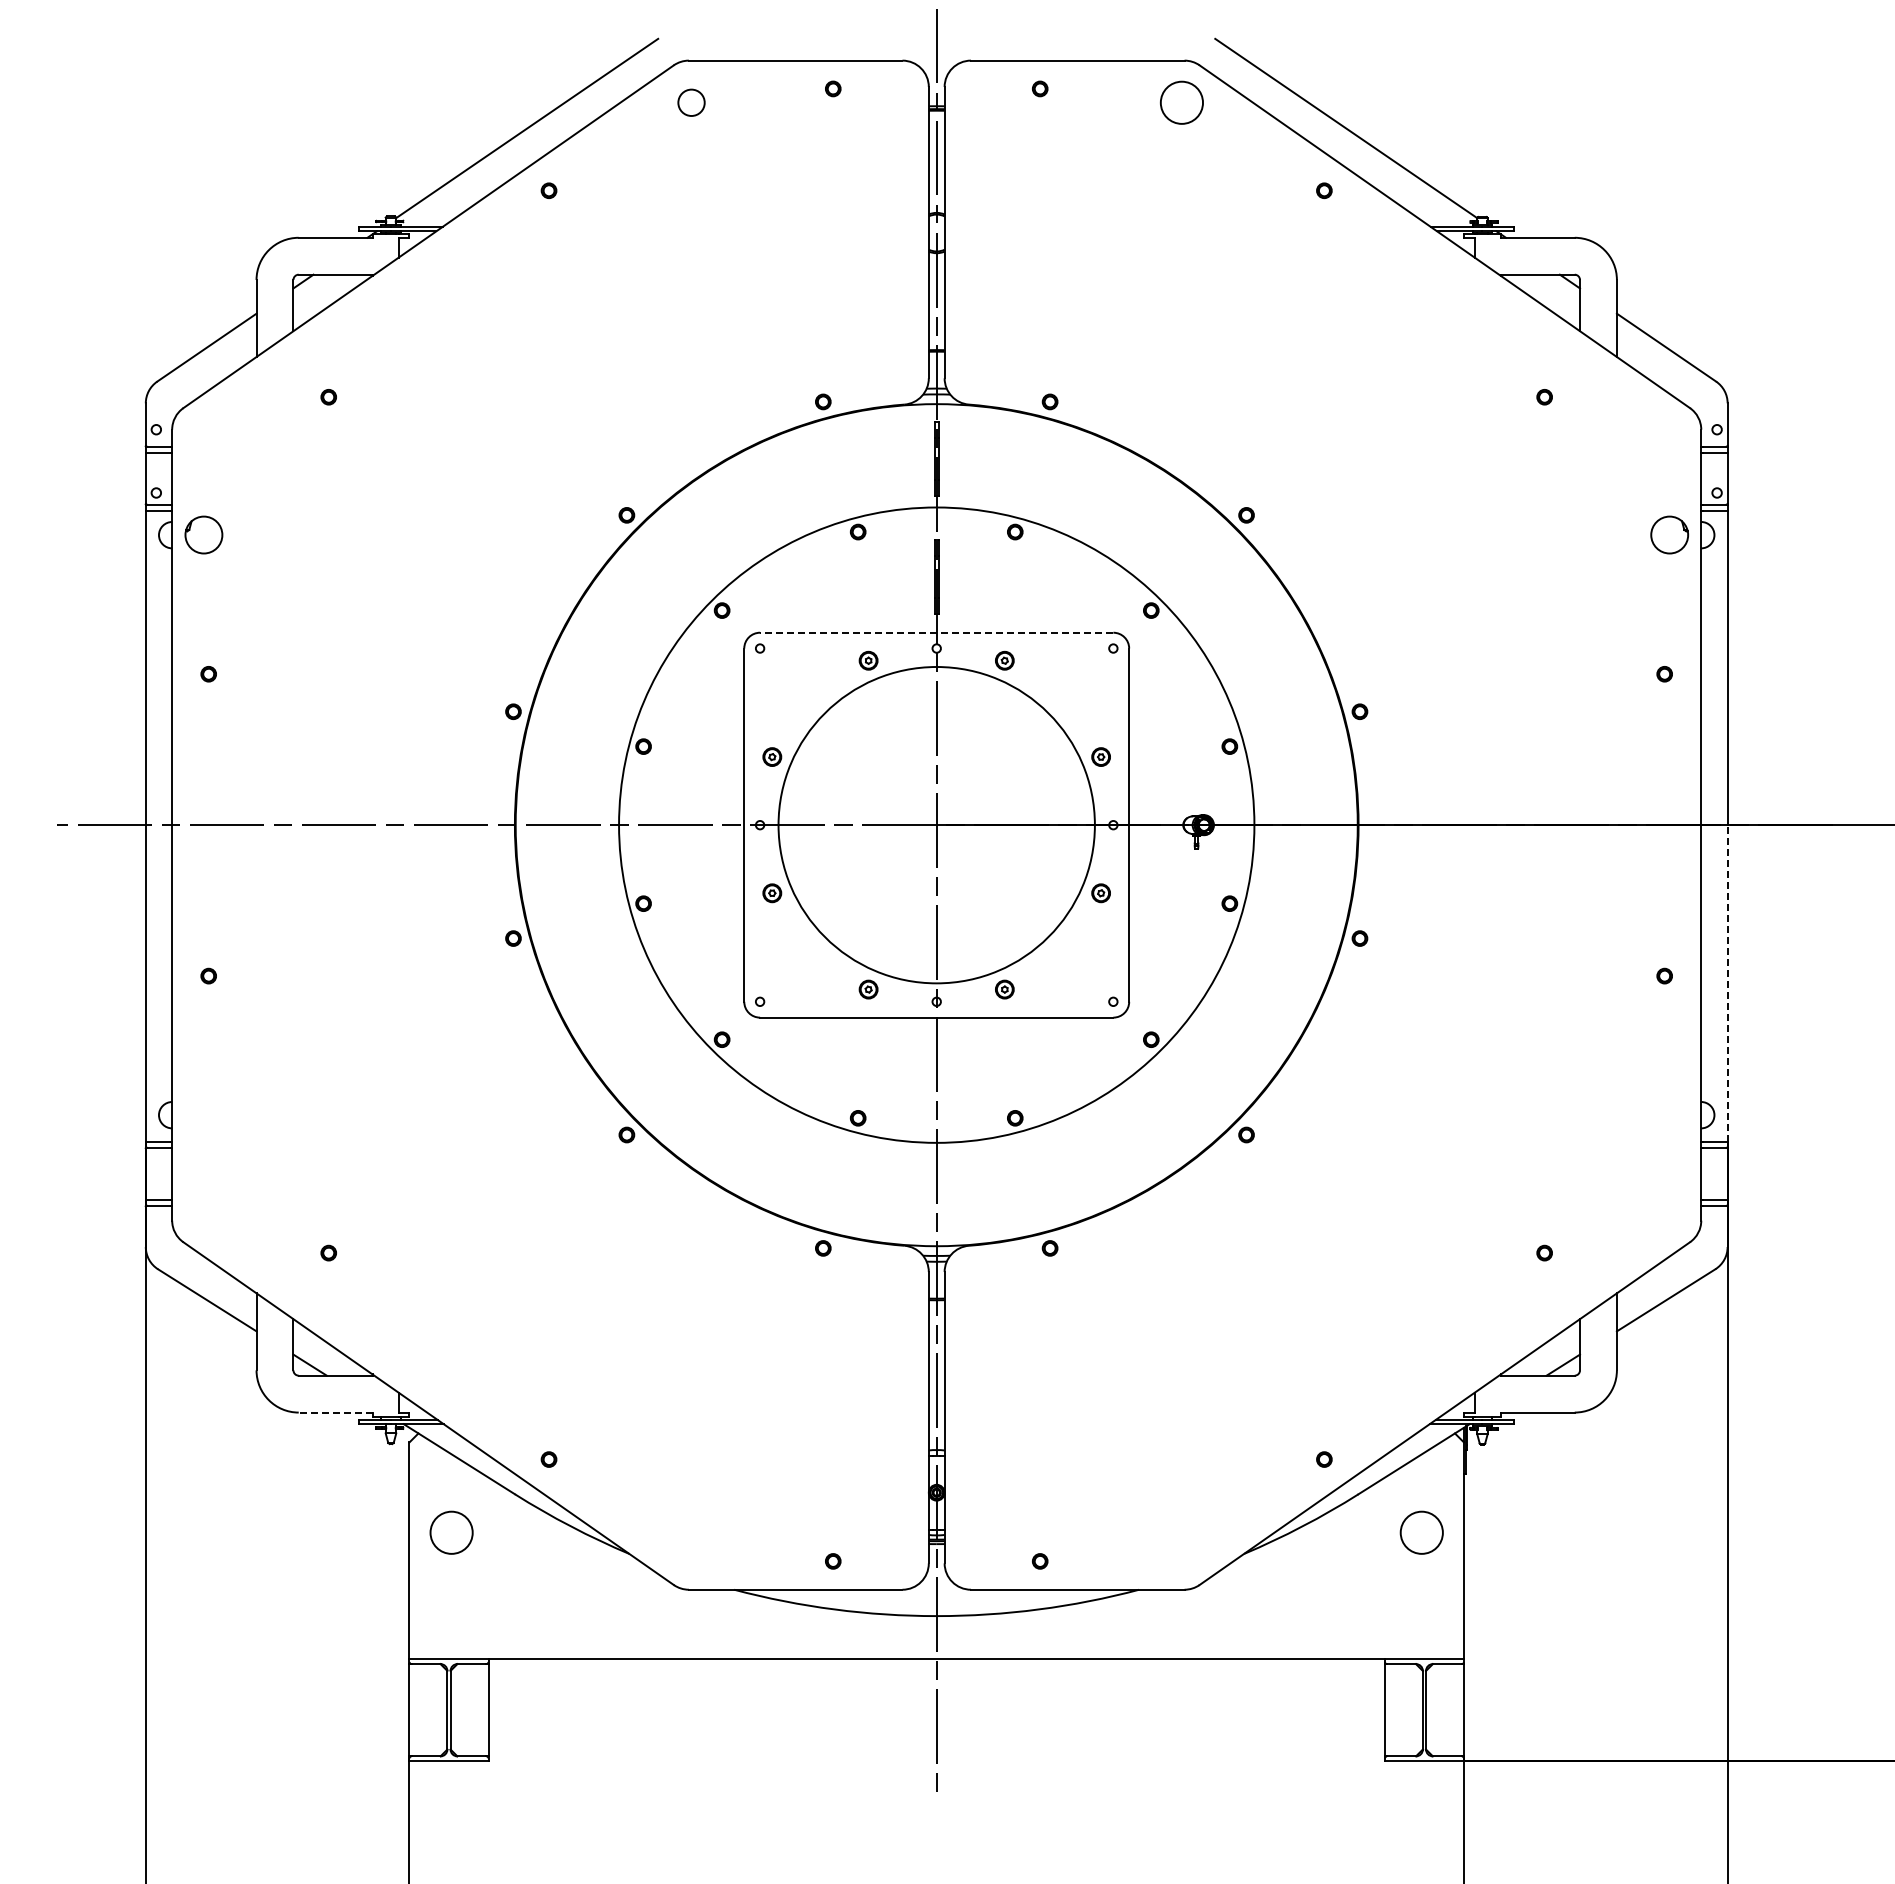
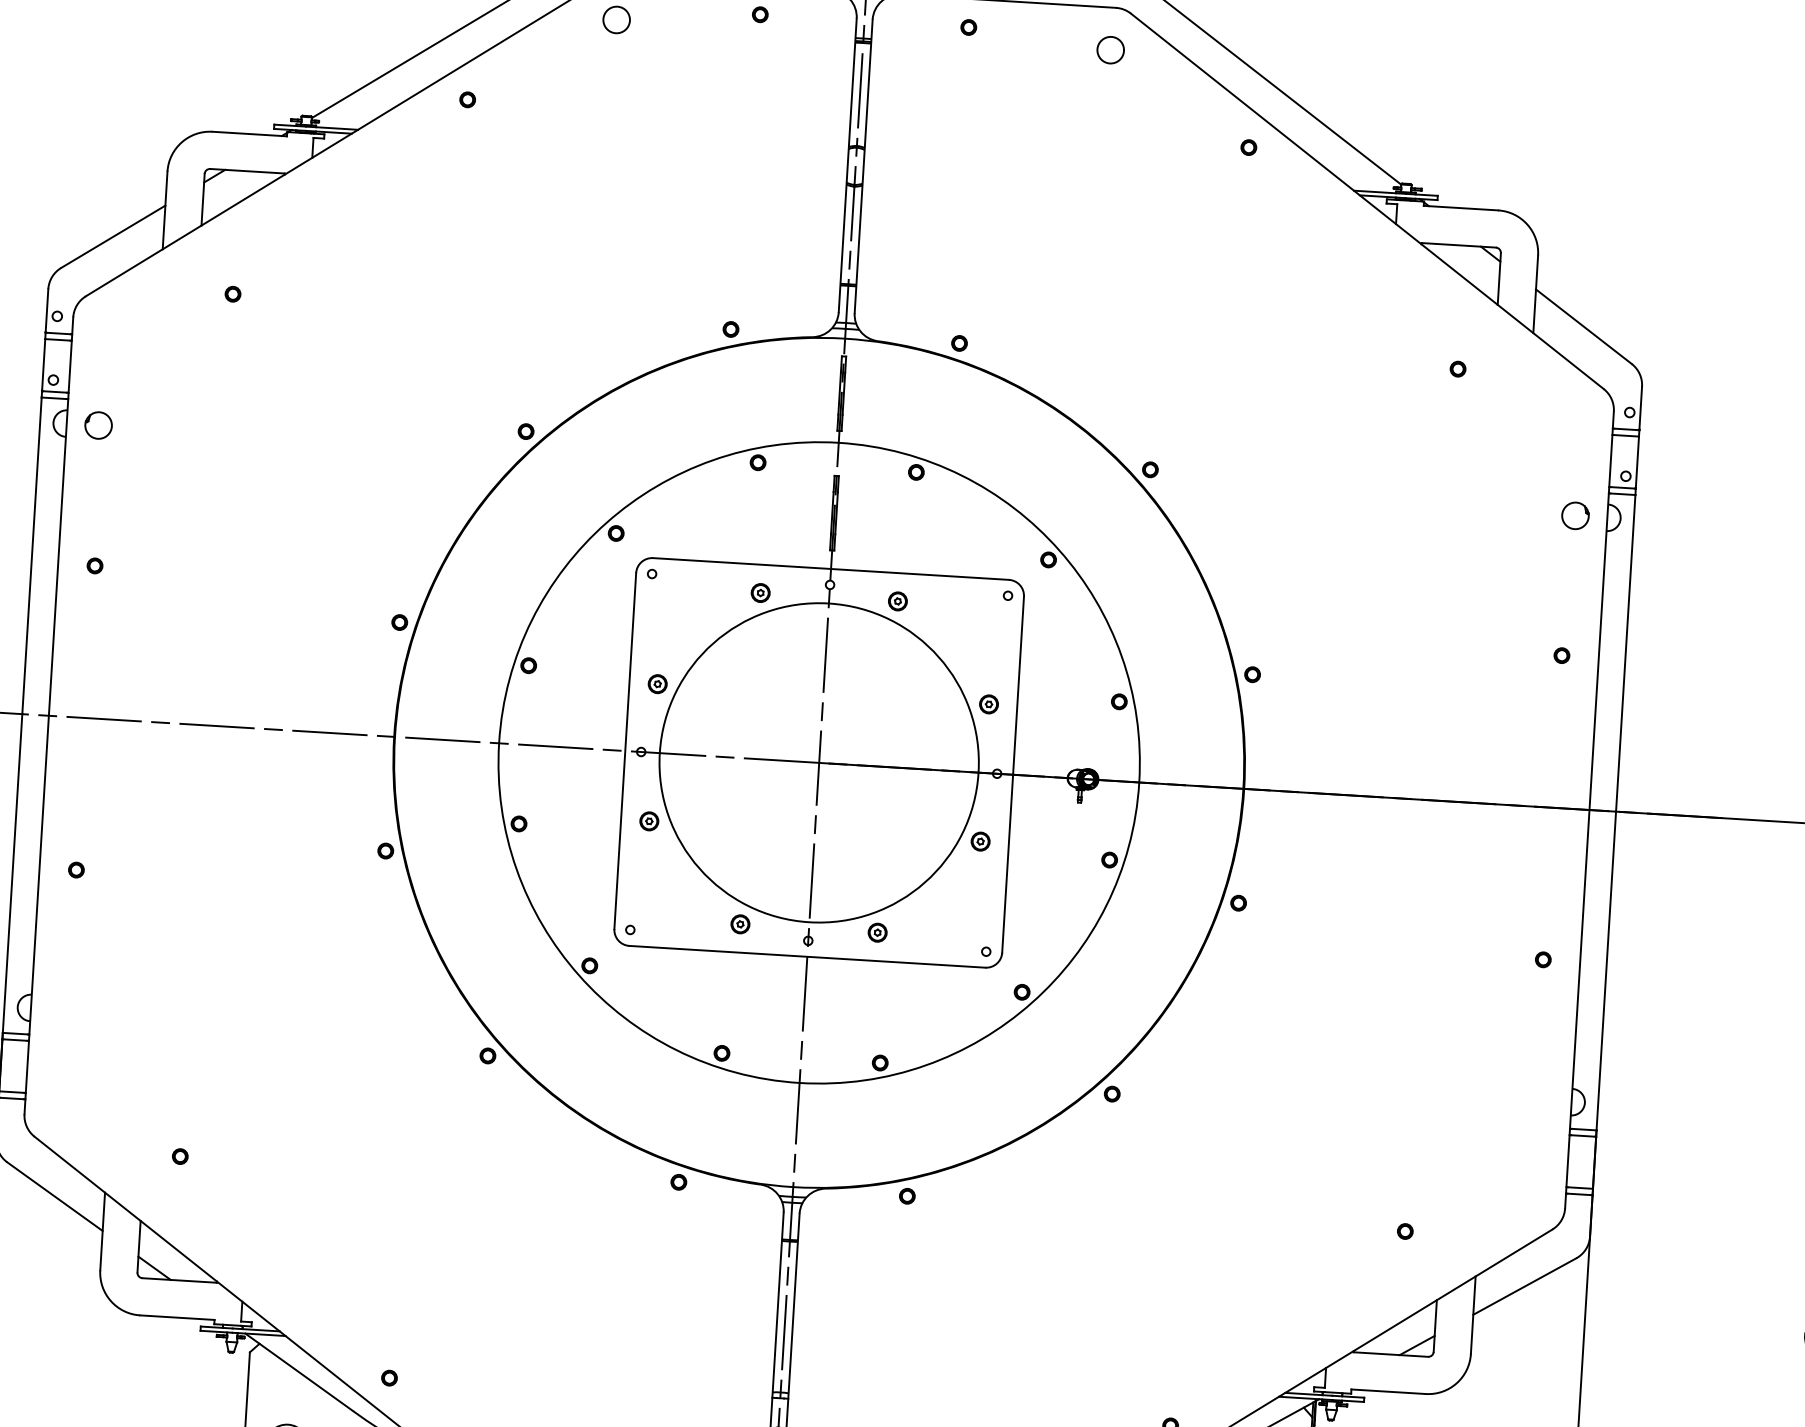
circle: (1181, 102) -> (1110, 49), size x0.62
part: (203, 535) -> (98, 425), size x0.71
part: (1669, 535) -> (1575, 516), size x0.71
line: (936, 632) -> (830, 568), dashed -> solid
line: (1727, 982) -> (1606, 970), dashed -> solid
line: (335, 1412) -> (177, 1317), dashed -> solid

